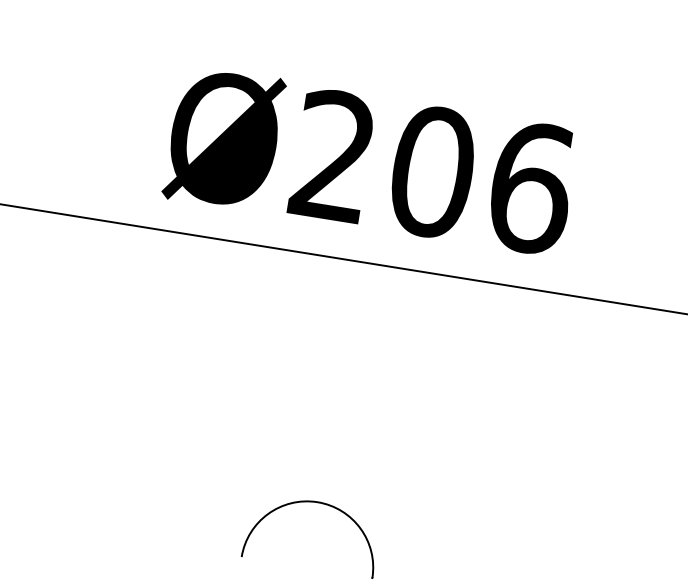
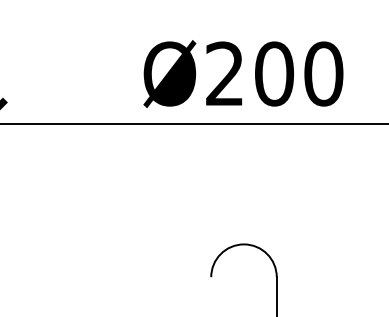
text: (530, 186) -> (323, 73), Ø206 -> Ø200

